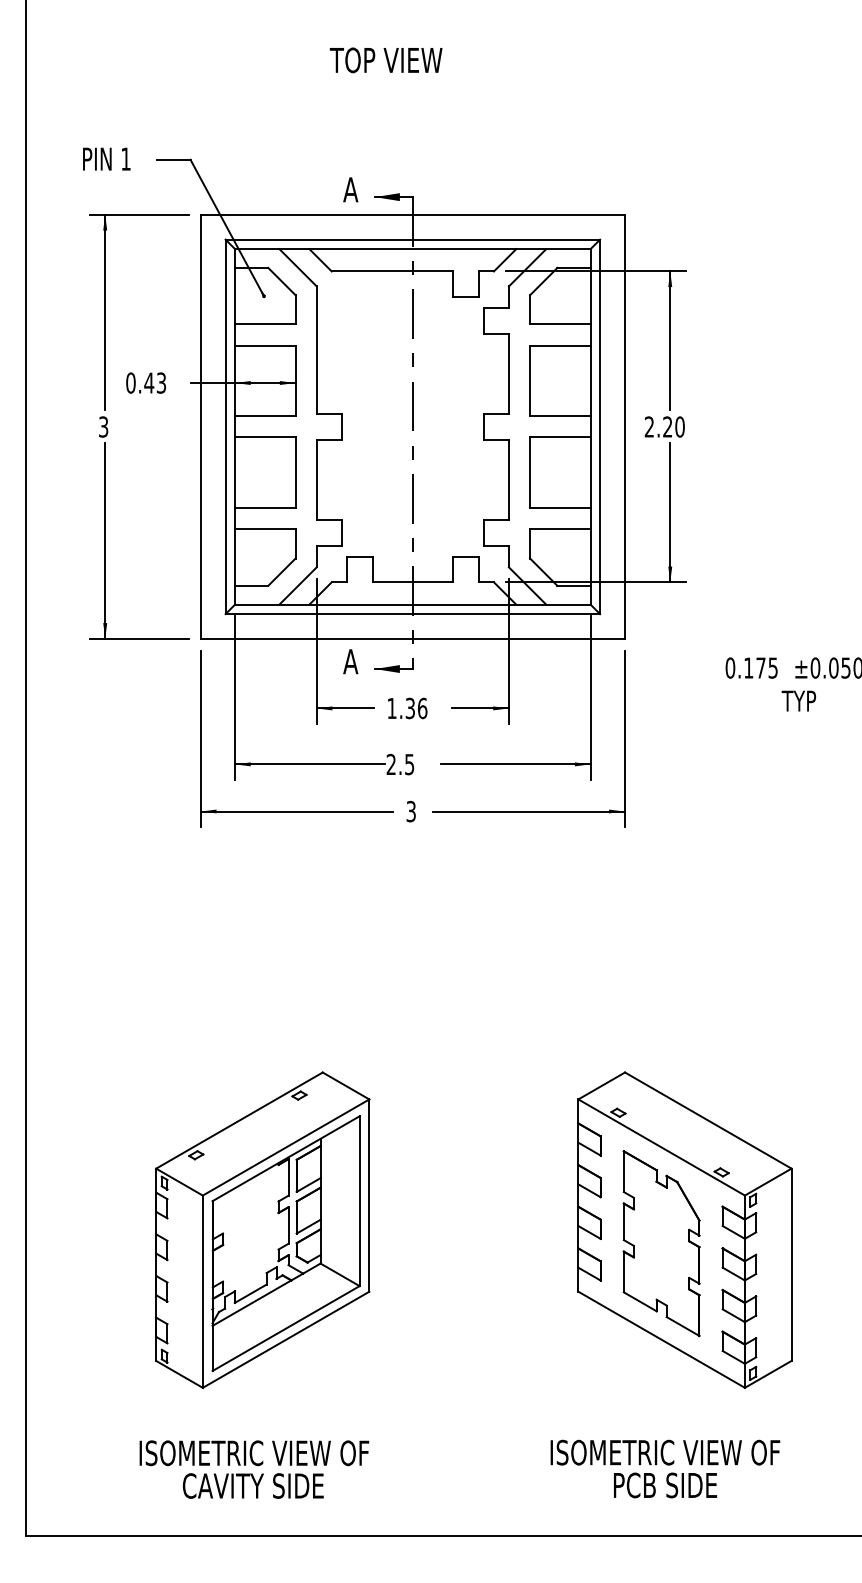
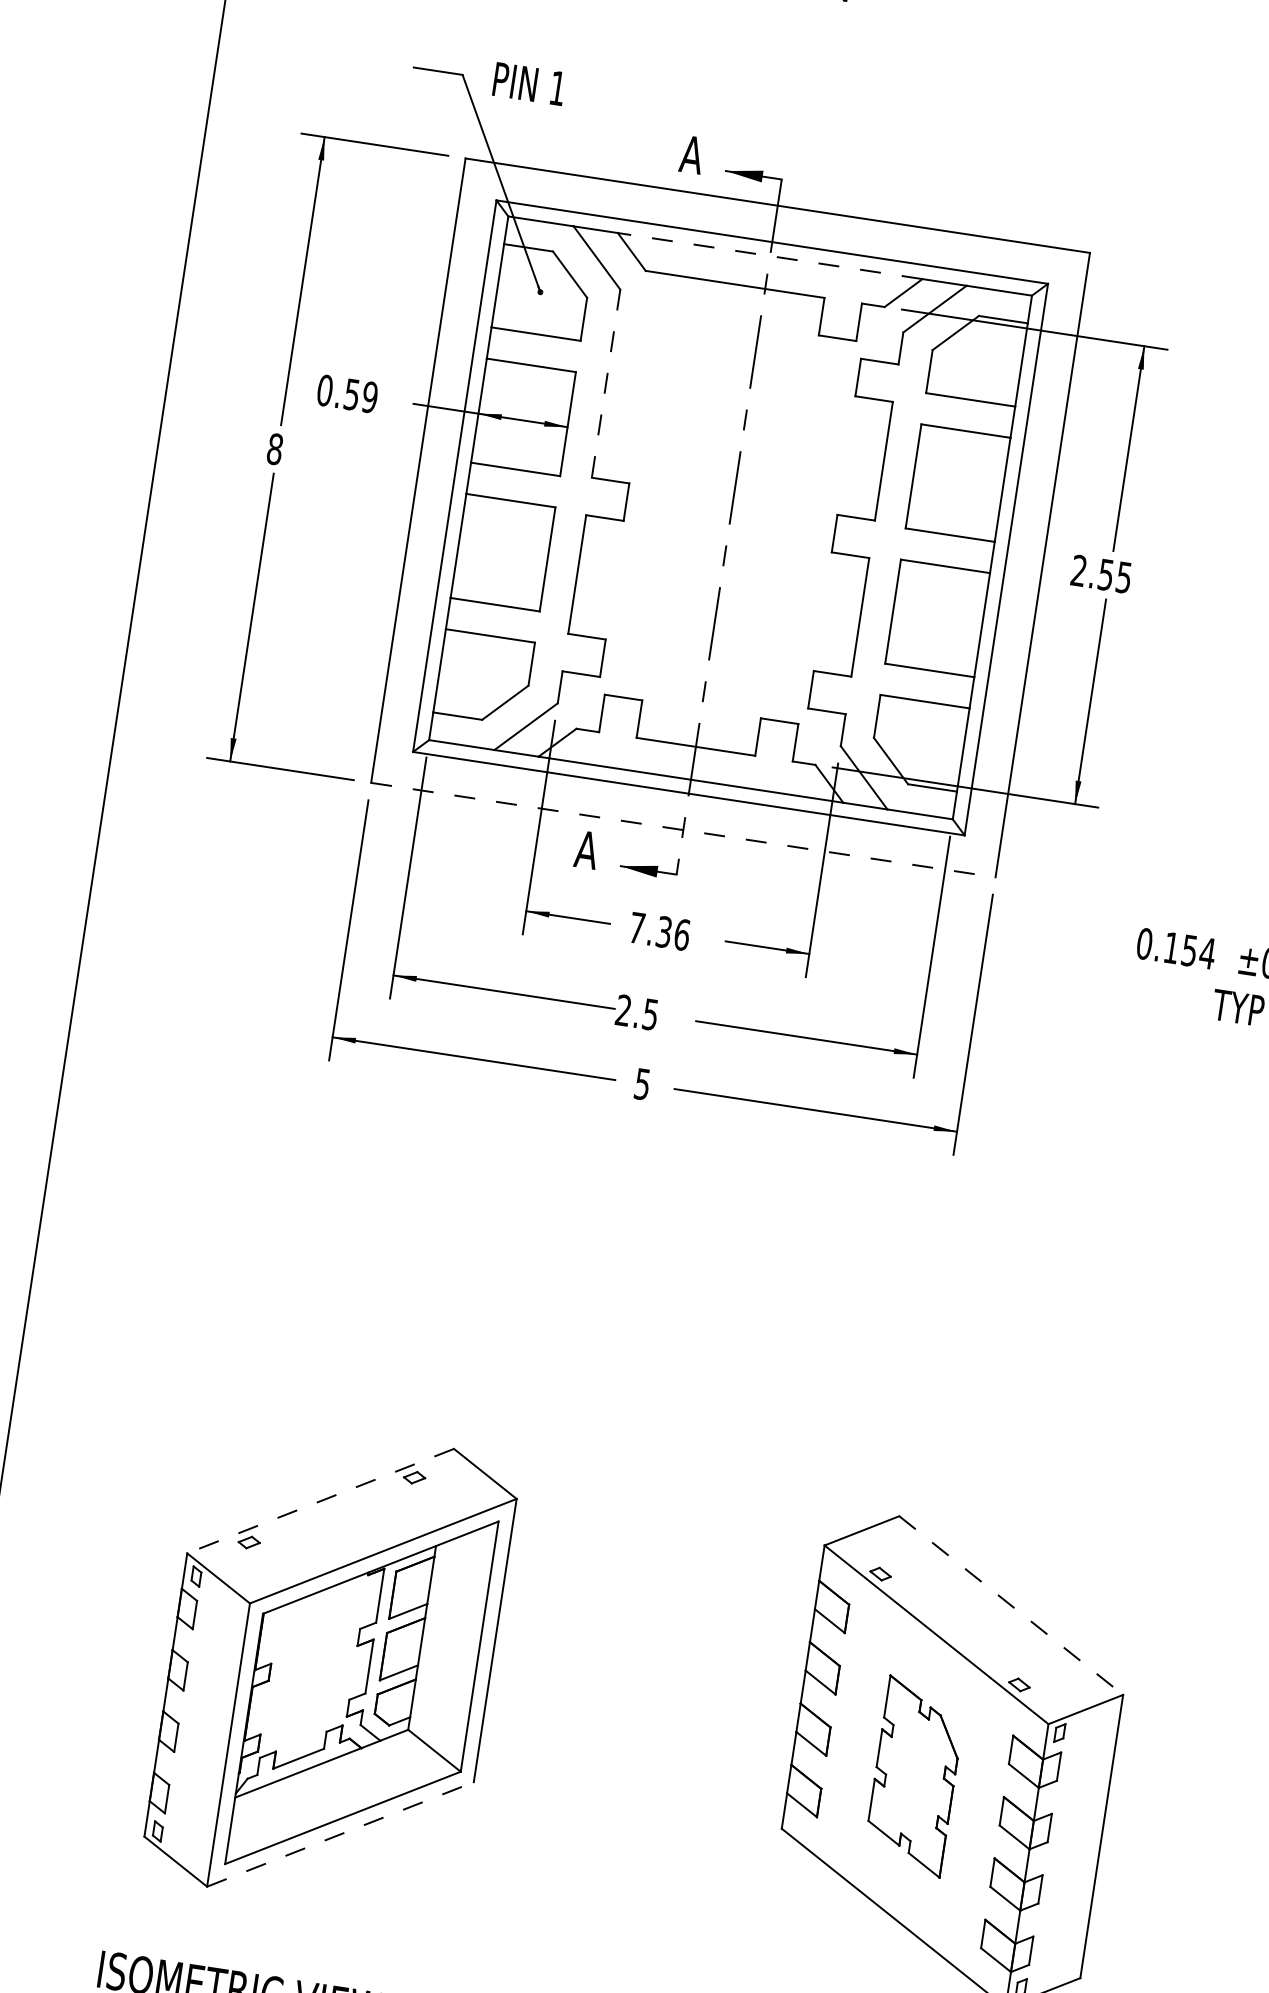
text: (106, 158) -> (529, 83), moved
line: (412, 249) -> (769, 256), solid -> dashed
line: (316, 350) -> (605, 383), solid -> dashed
text: (155, 382) -> (361, 395), 0.43 -> 0.59
text: (103, 426) -> (274, 448), 3 -> 8
text: (673, 426) -> (1114, 575), 2.20 -> 2.55
line: (412, 638) -> (682, 829), solid -> dashed
text: (767, 667) -> (1199, 951), 0.175 -> 0.154
text: (391, 708) -> (636, 927), 1.36 -> 7.36
text: (411, 810) -> (643, 1082), 3 -> 5
line: (239, 1120) -> (320, 1501), solid -> dashed
line: (708, 1120) -> (1011, 1605), solid -> dashed
part: (661, 1243) -> (914, 1776), size x0.7
line: (286, 1339) -> (341, 1834), solid -> dashed

